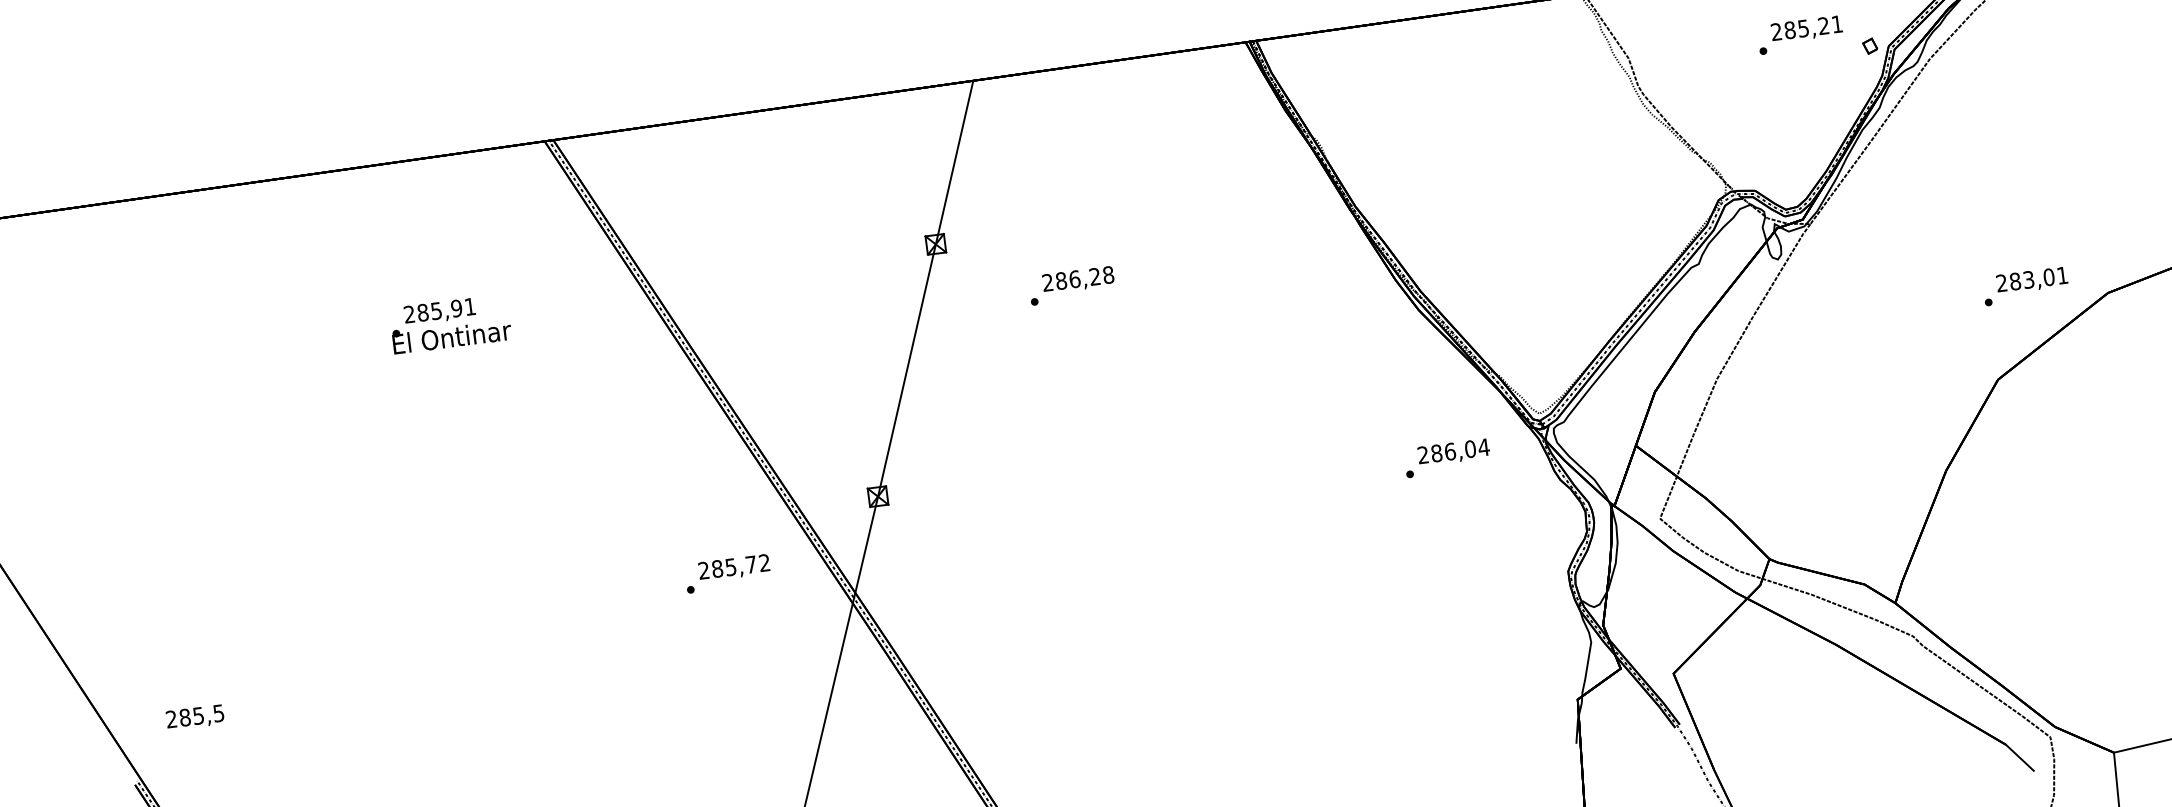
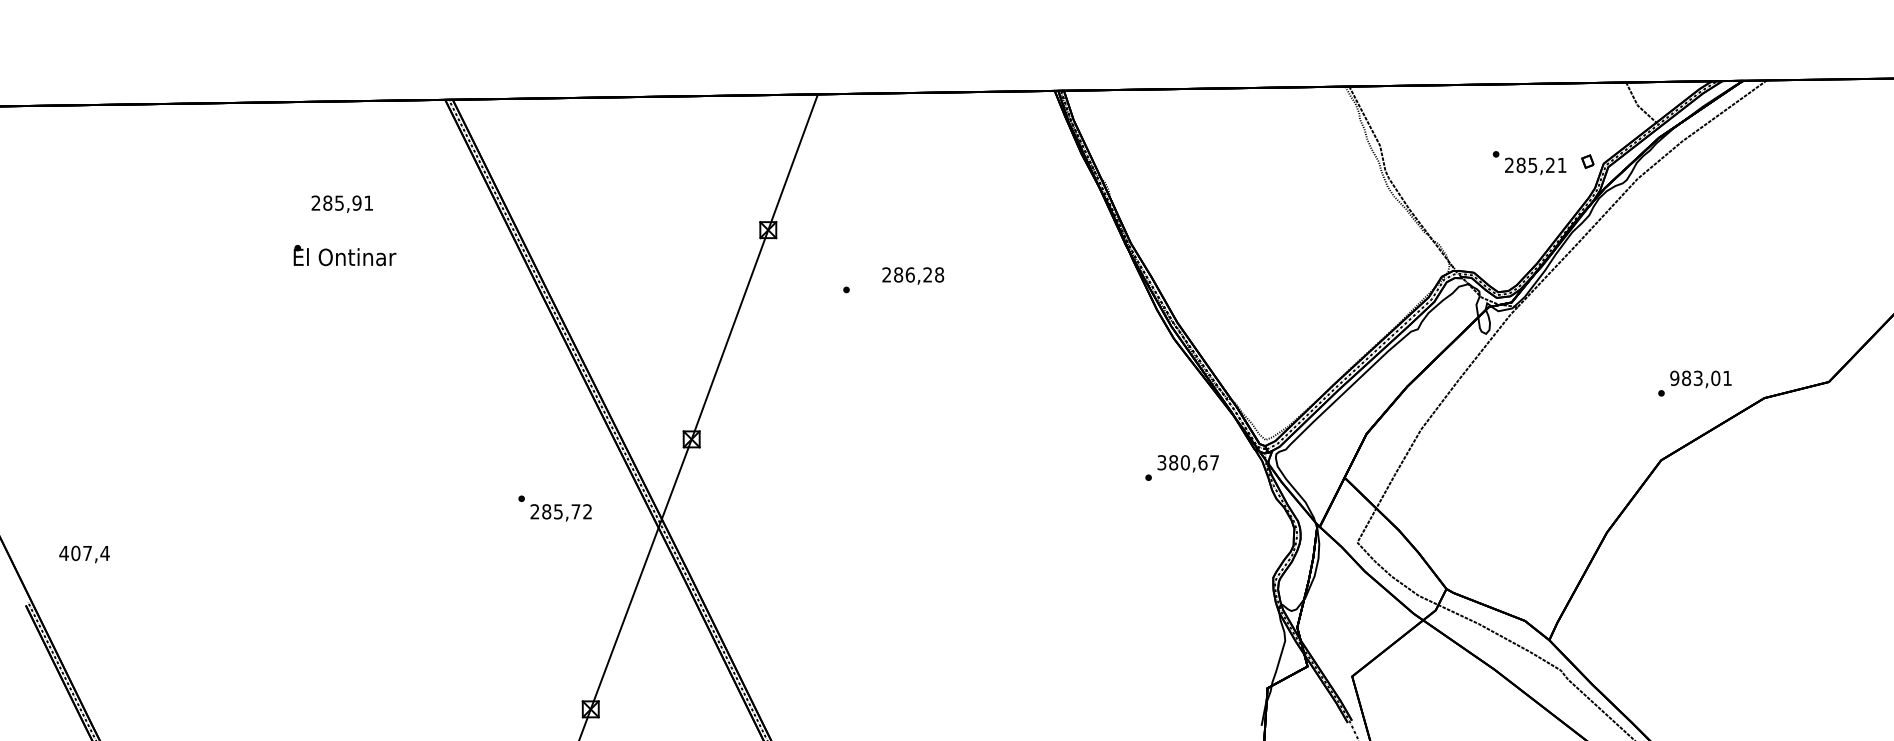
text: (1806, 29) -> (1535, 166), moved
text: (1078, 279) -> (913, 275), moved
text: (2001, 283) -> (1674, 378), 283,01 -> 983,01
text: (438, 311) -> (341, 203), moved
text: (1453, 450) -> (1188, 462), 286,04 -> 380,67
text: (733, 567) -> (560, 512), moved
text: (195, 716) -> (84, 553), 285,5 -> 407,4

